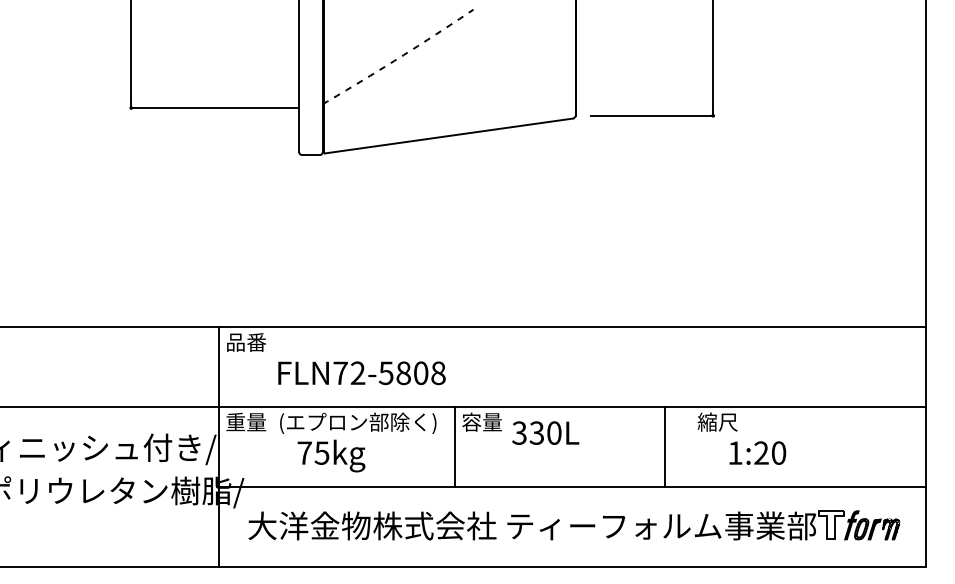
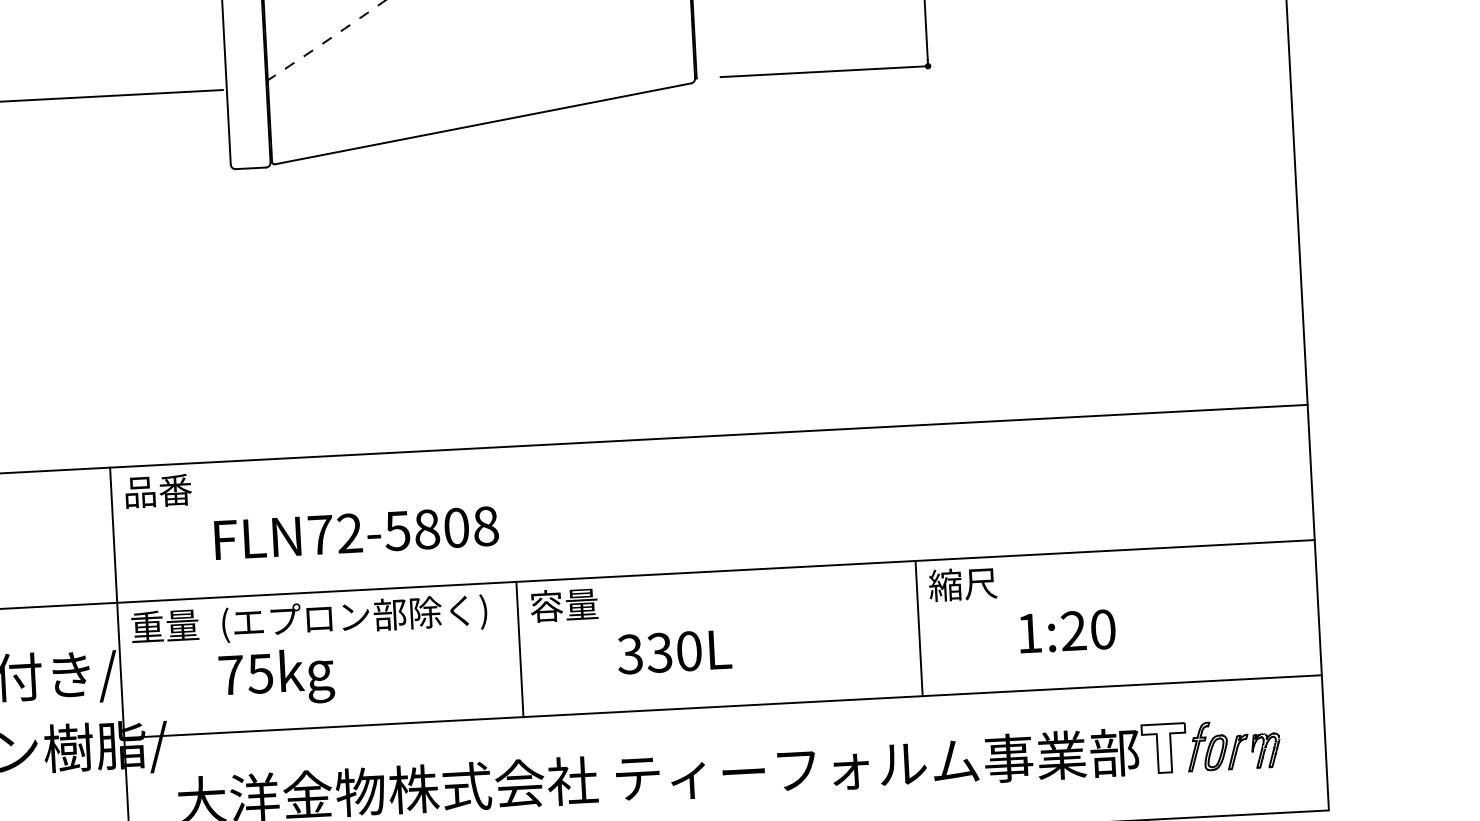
text: (545, 432) -> (674, 650), moved
line: (664, 446) -> (919, 627), moved
text: (757, 452) -> (1066, 630), moved
text: (331, 455) -> (276, 676), moved

